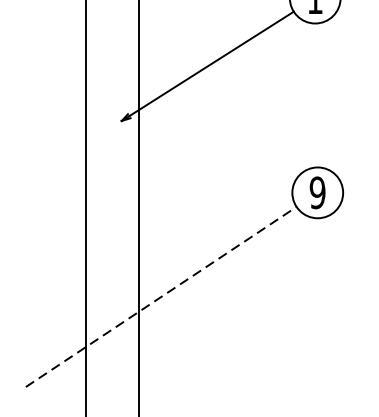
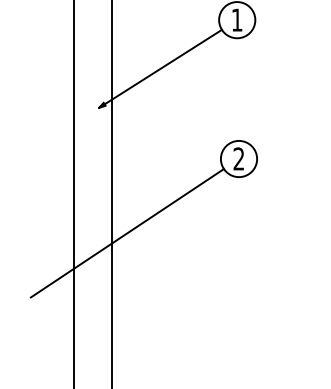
text: (317, 192) -> (238, 158), 9 -> 2
line: (161, 297) -> (127, 233), dashed -> solid

